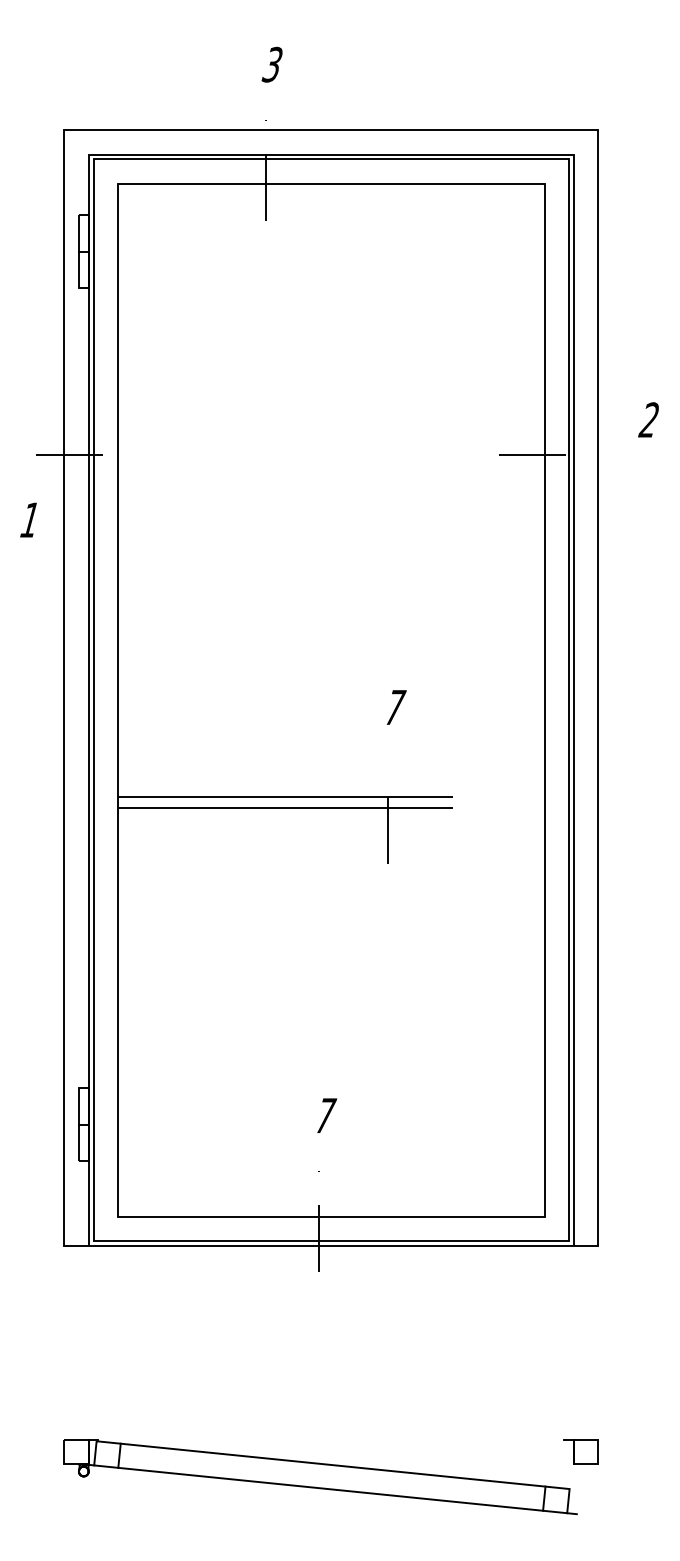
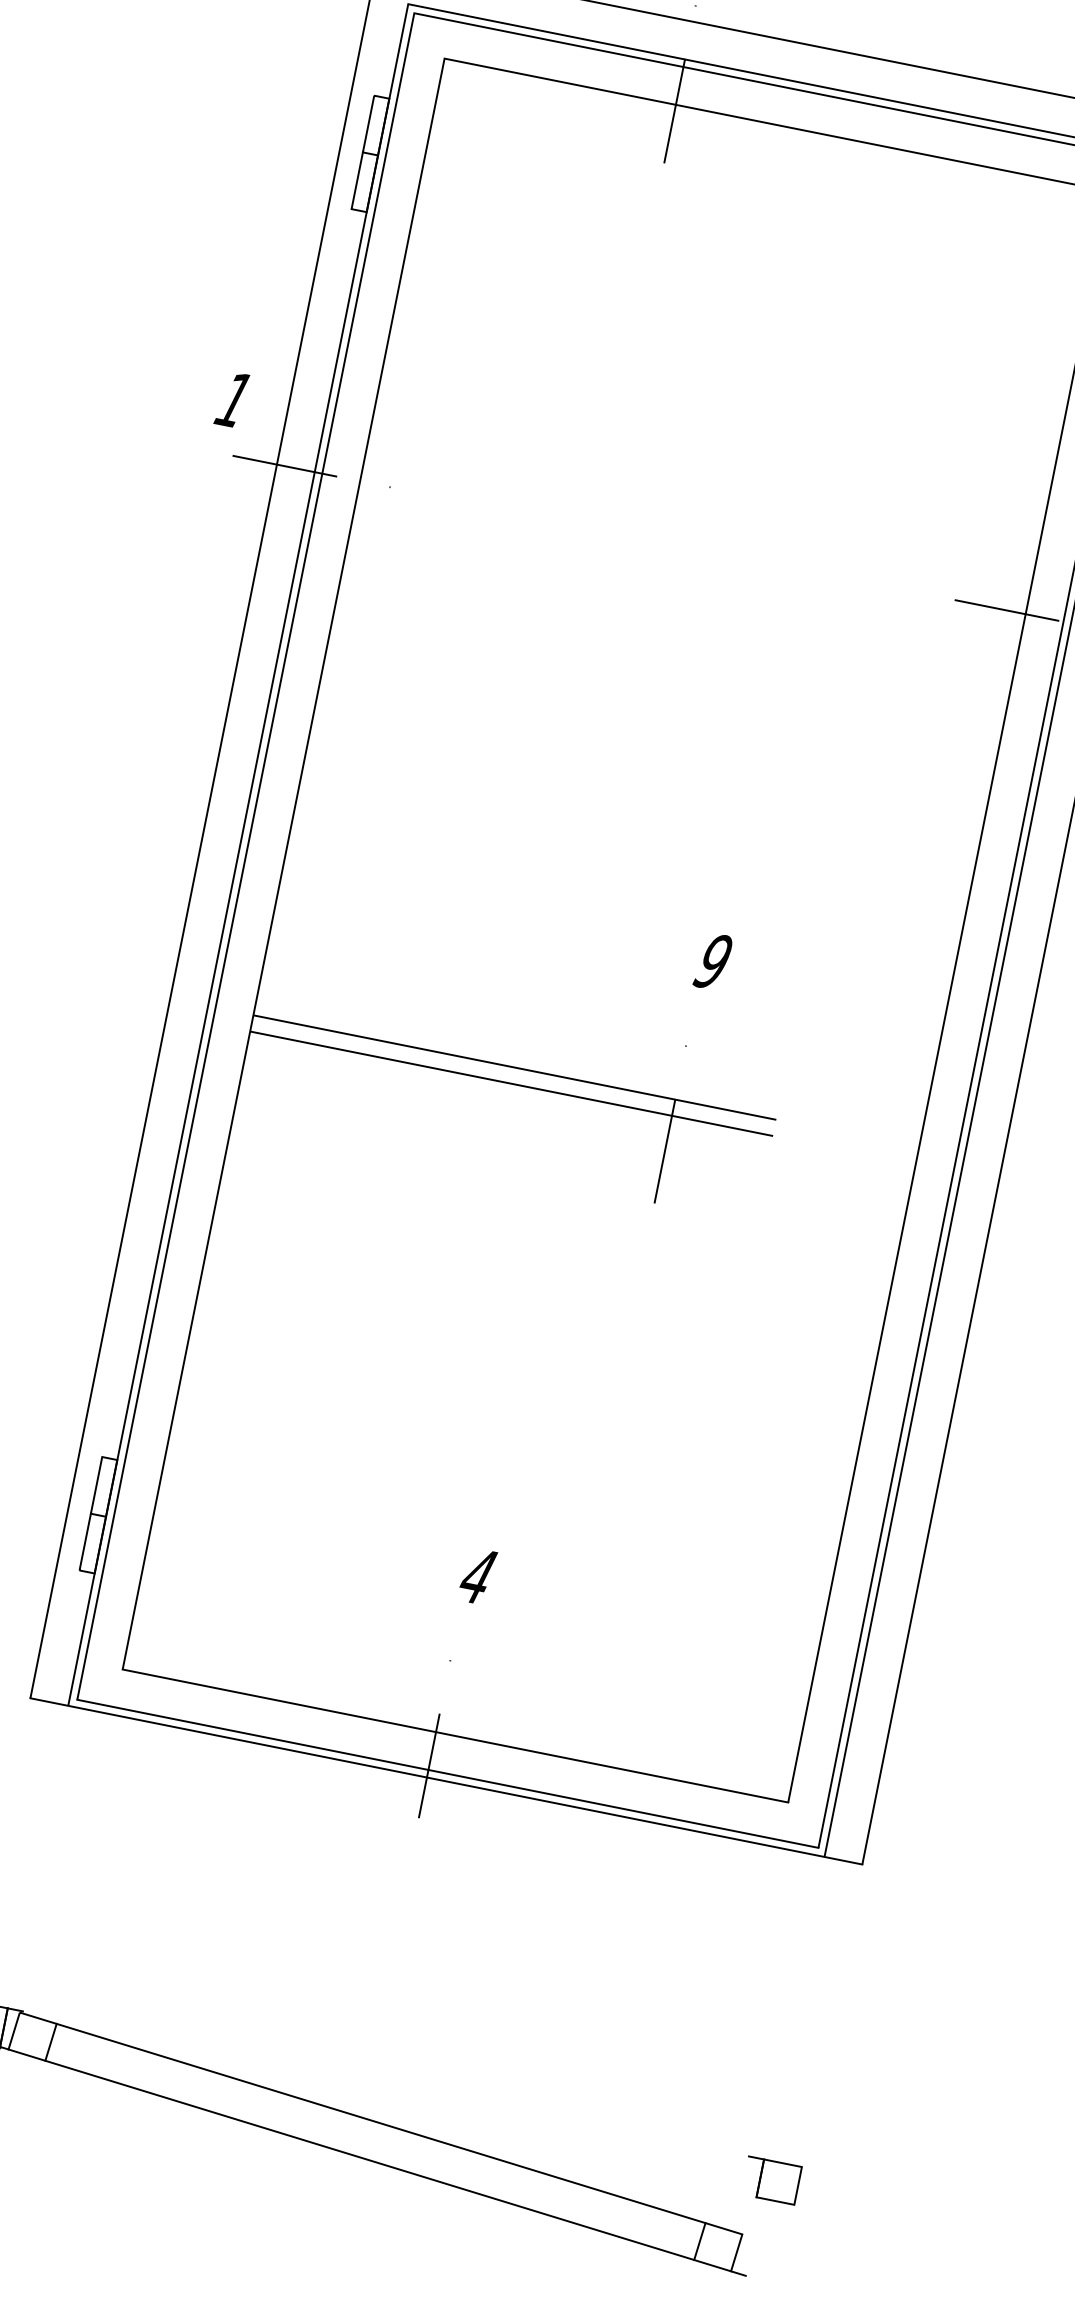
text: (28, 519) -> (231, 398), moved
text: (395, 707) -> (714, 961), 7 -> 9
text: (326, 1115) -> (479, 1576), 7 -> 4

